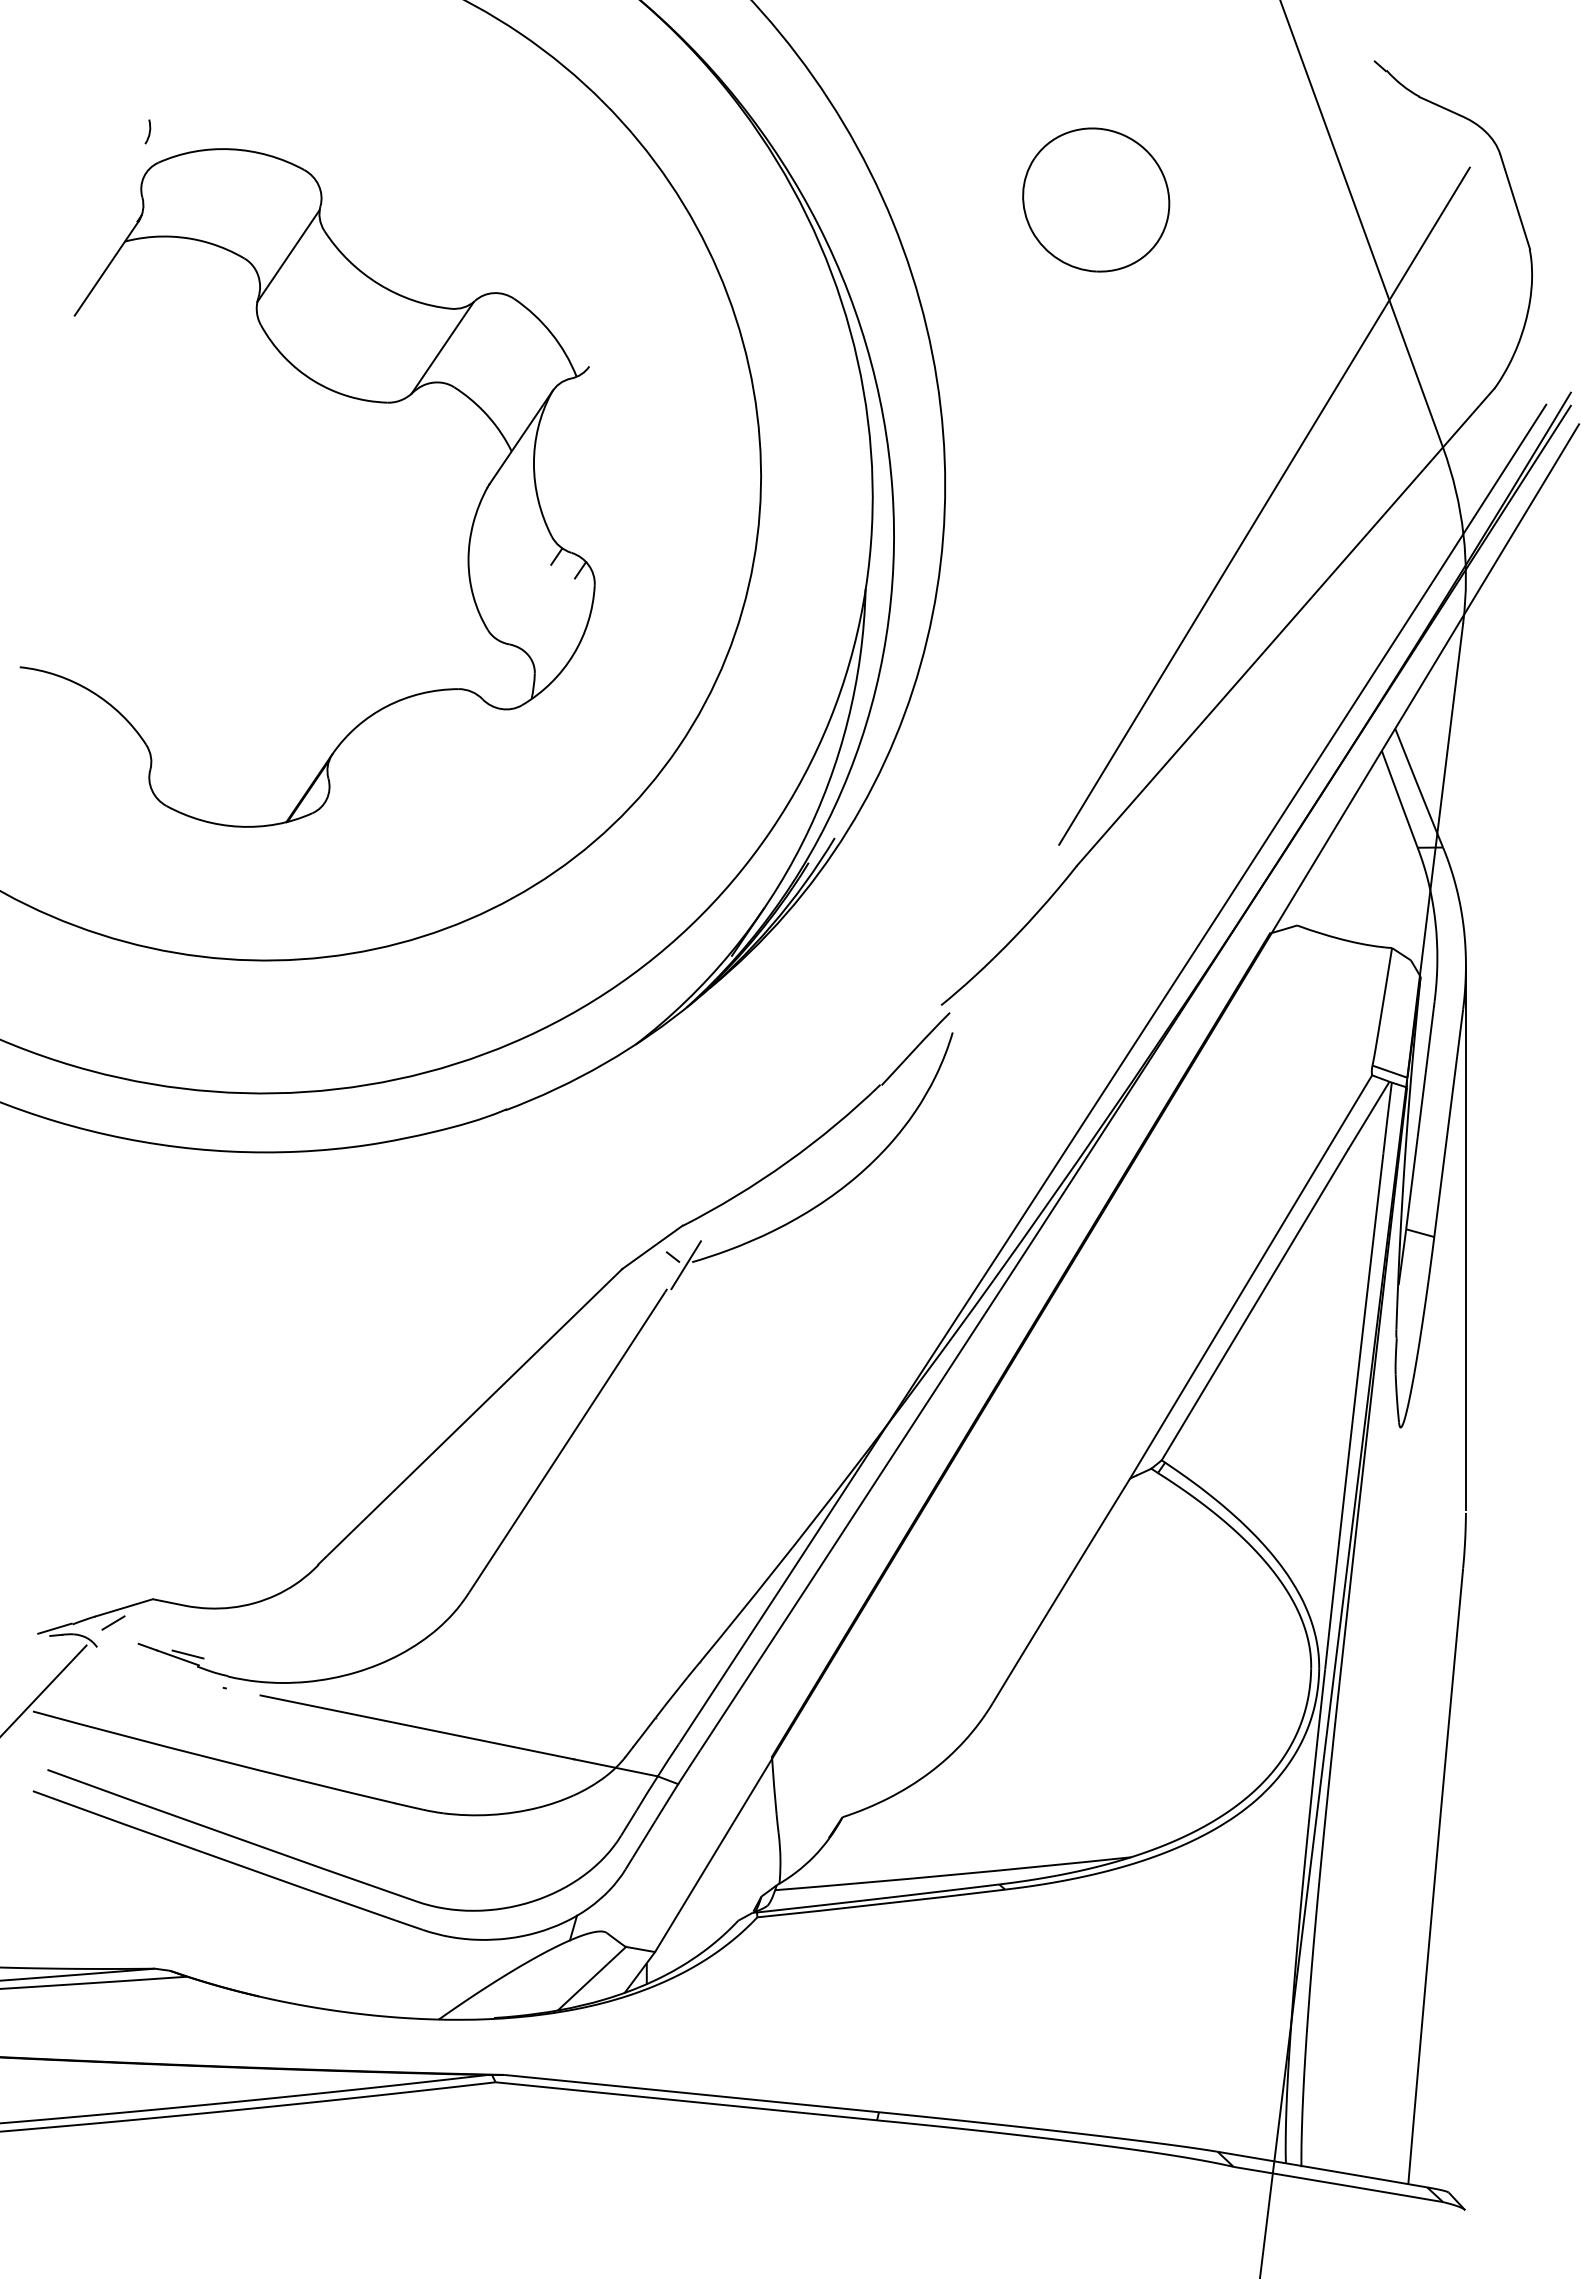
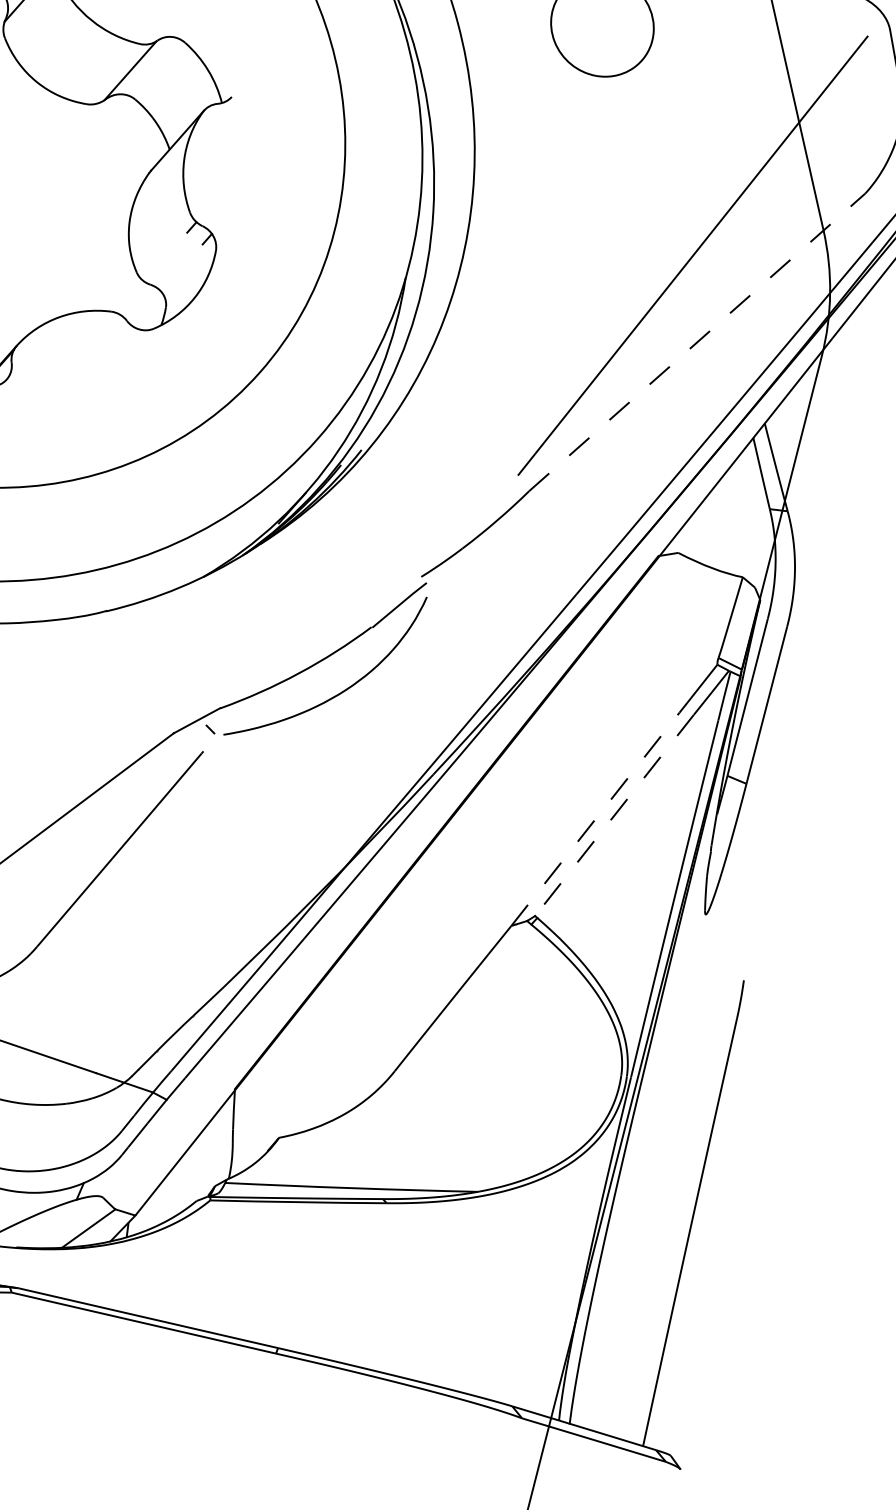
line: (1286, 626) -> (697, 342), solid -> dashed
line: (1465, 1237) -> (768, 786), removed
line: (685, 1265) -> (218, 736), removed
line: (1254, 1305) -> (614, 815), solid -> dashed
line: (1229, 1313) -> (595, 819), solid -> dashed

